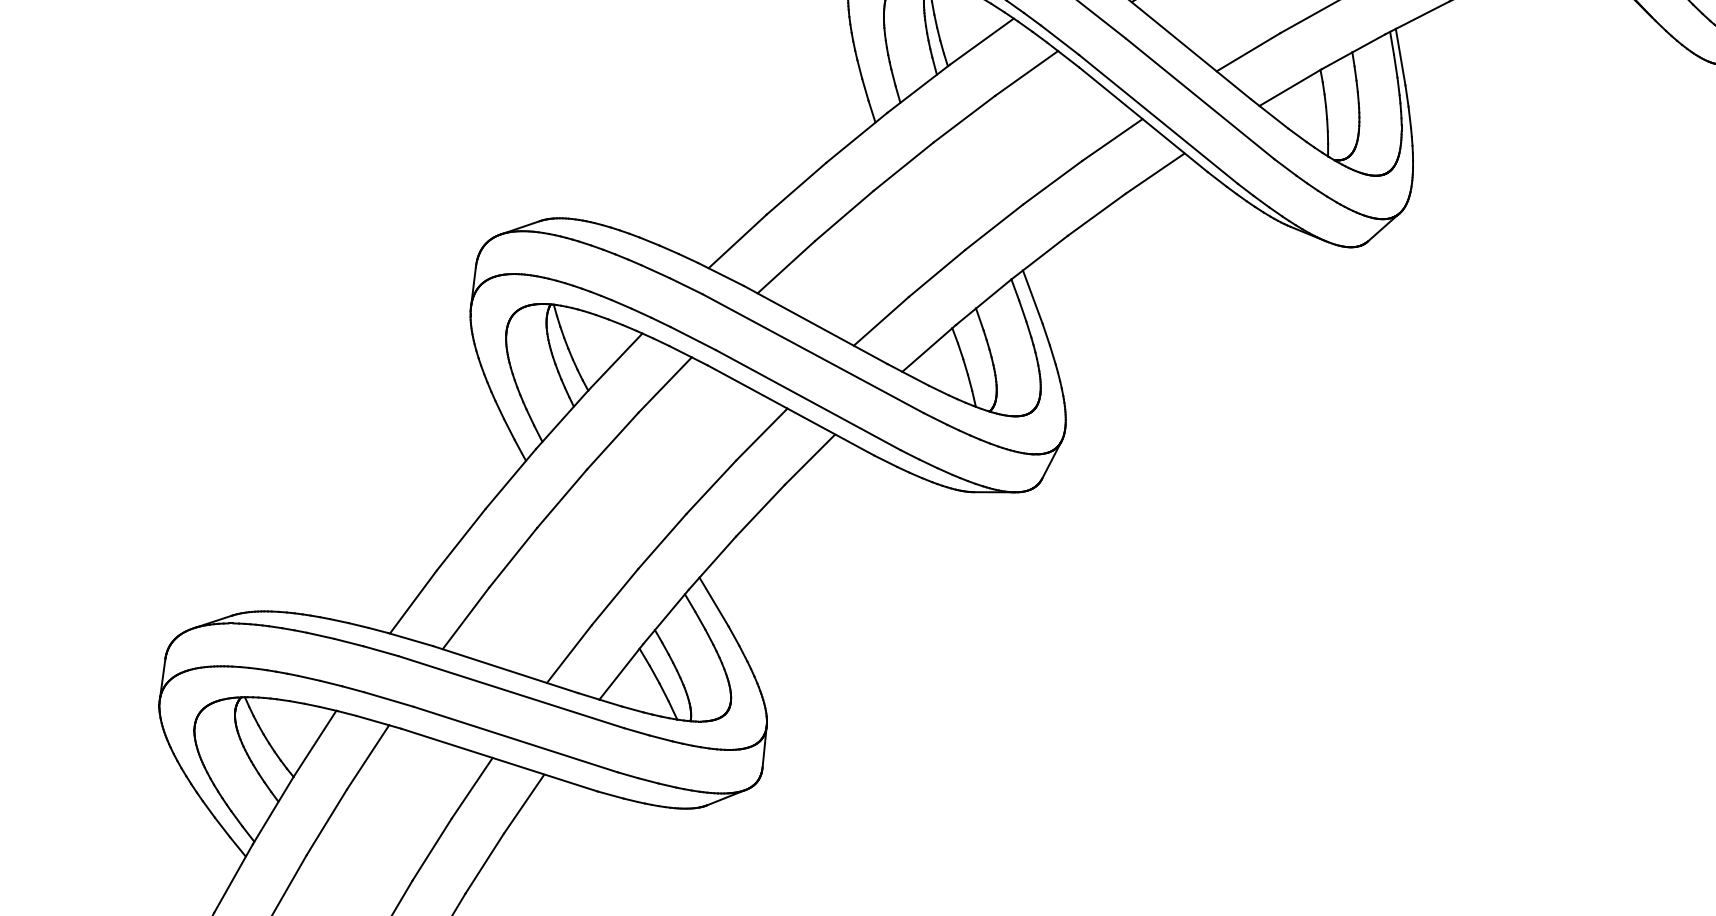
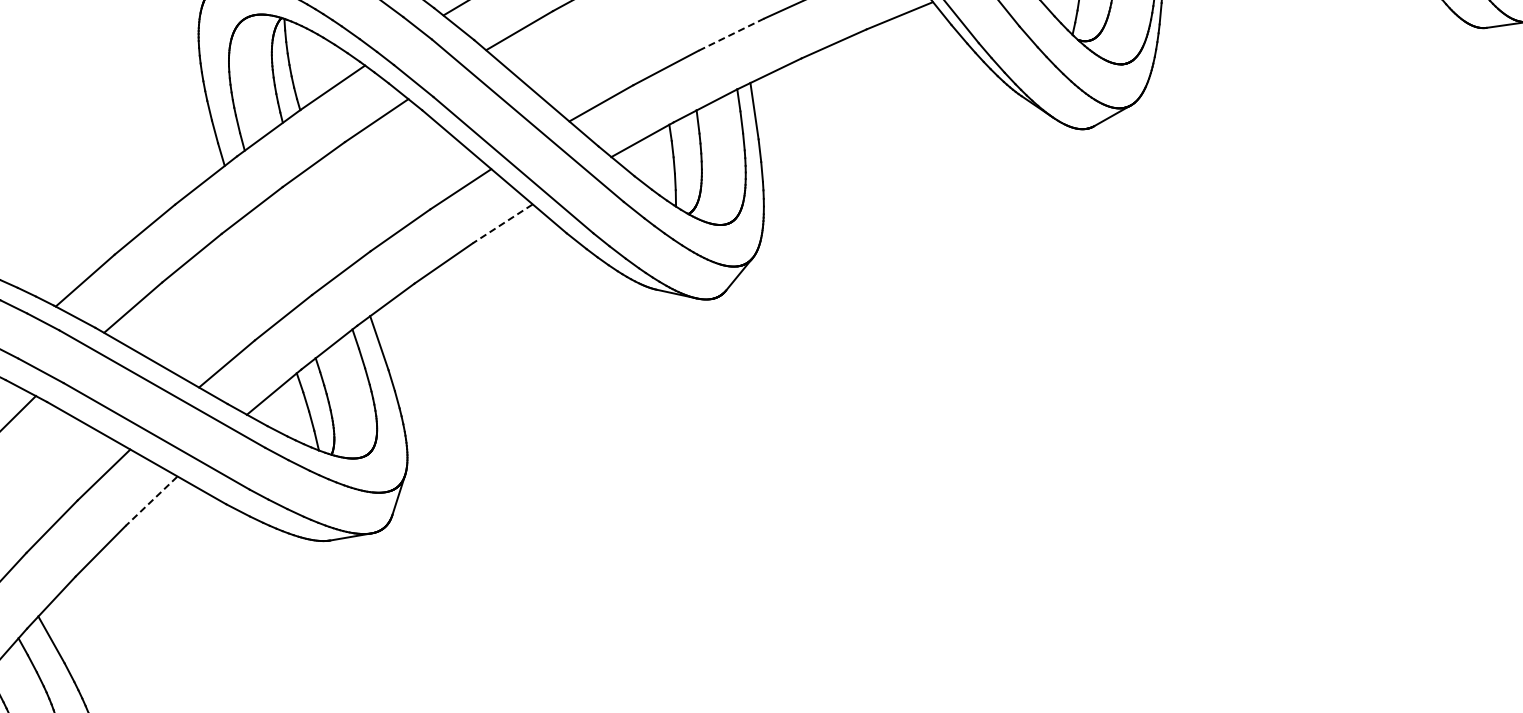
line: (994, 227) -> (731, 35), solid -> dashed
line: (809, 460) -> (502, 224), solid -> dashed
line: (524, 804) -> (151, 501), solid -> dashed

